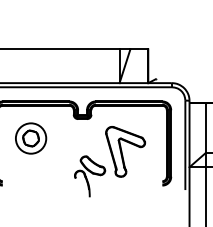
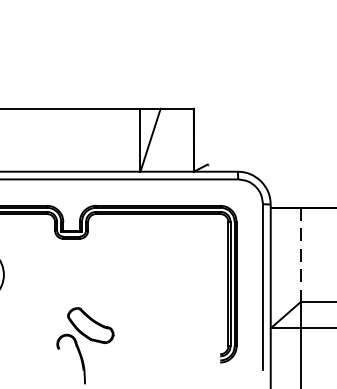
line: (205, 128) -> (300, 256), solid -> dashed
part: (125, 151) -> (151, 299), removed

